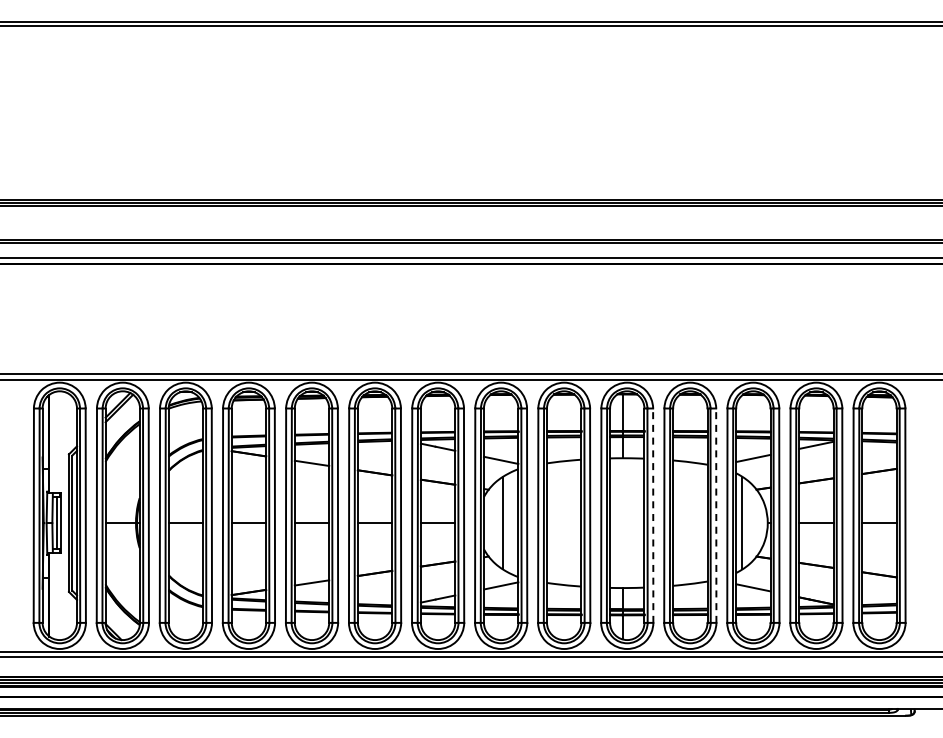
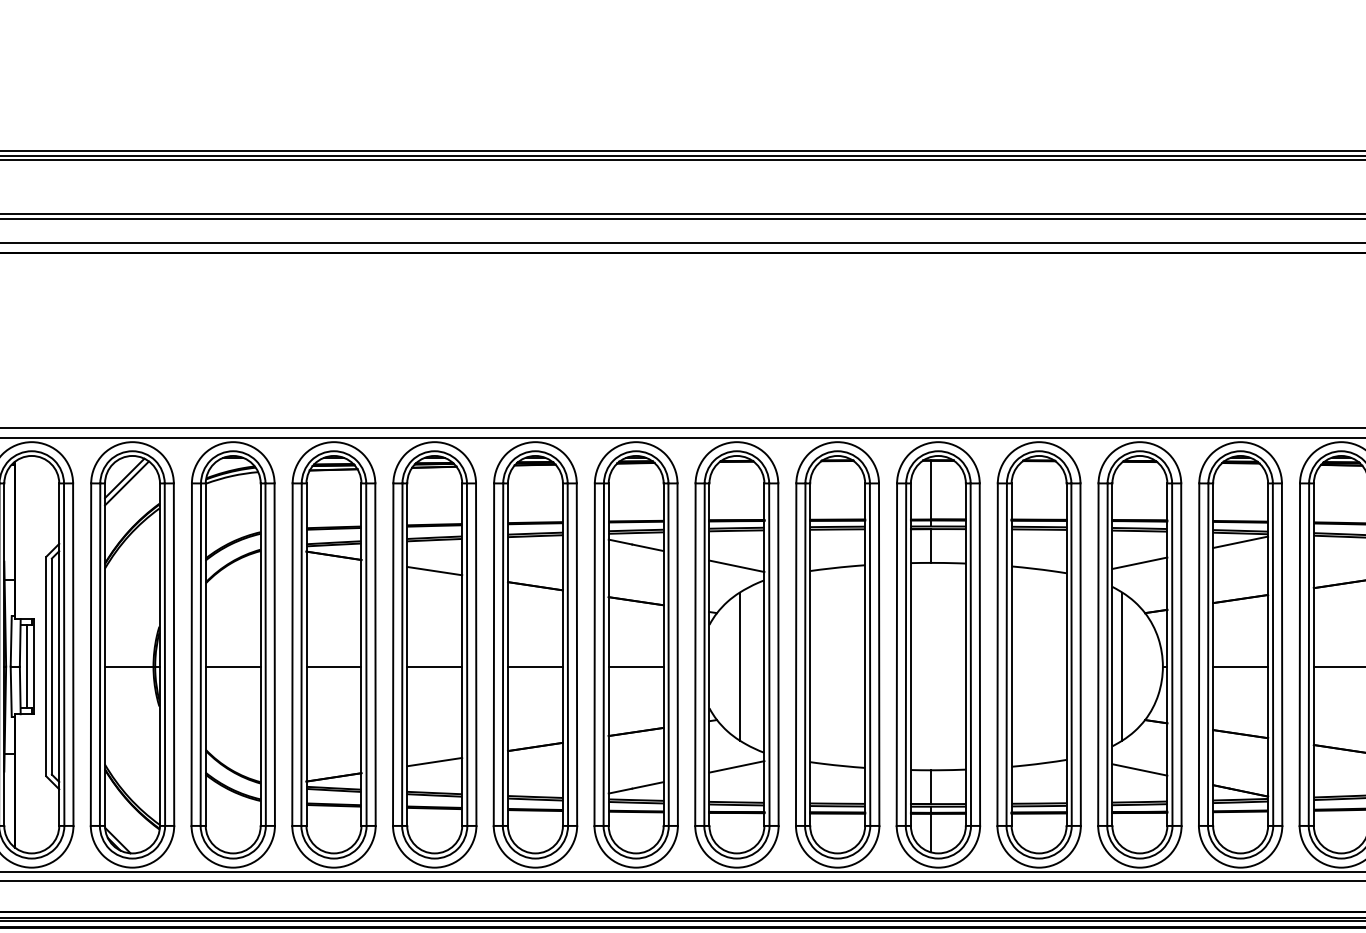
line: (653, 515) -> (980, 654), dashed -> solid
line: (716, 515) -> (1080, 654), dashed -> solid

